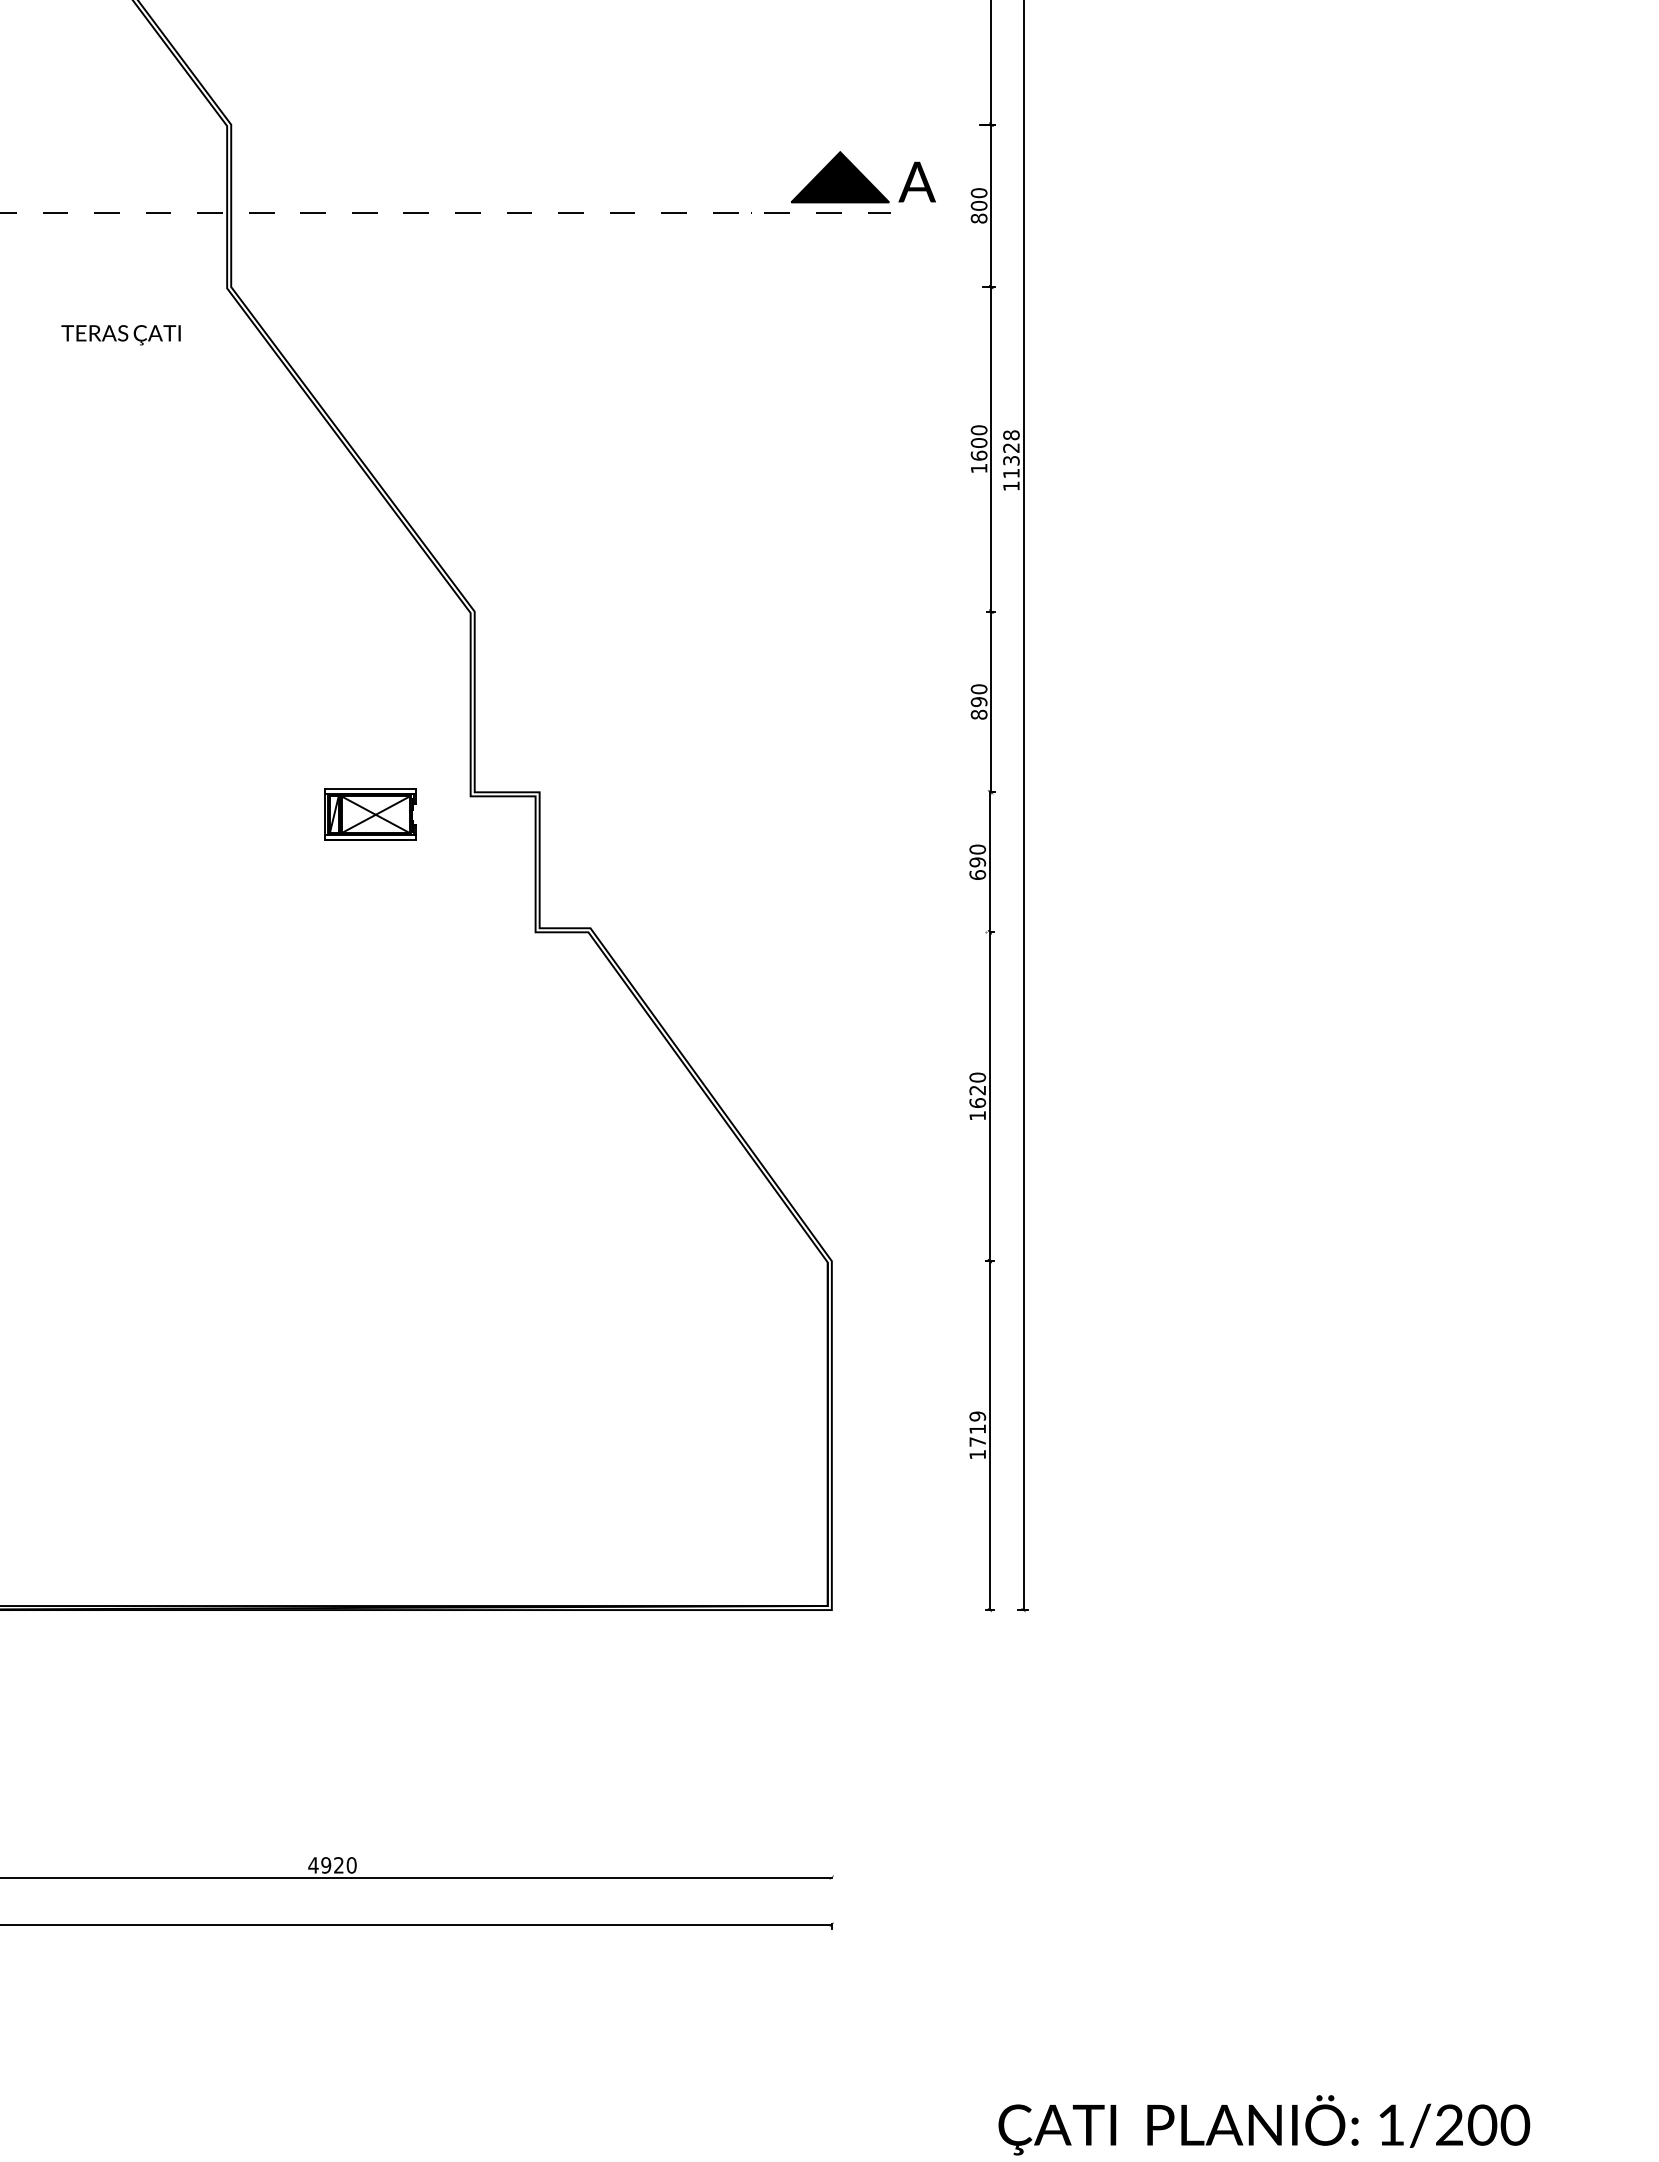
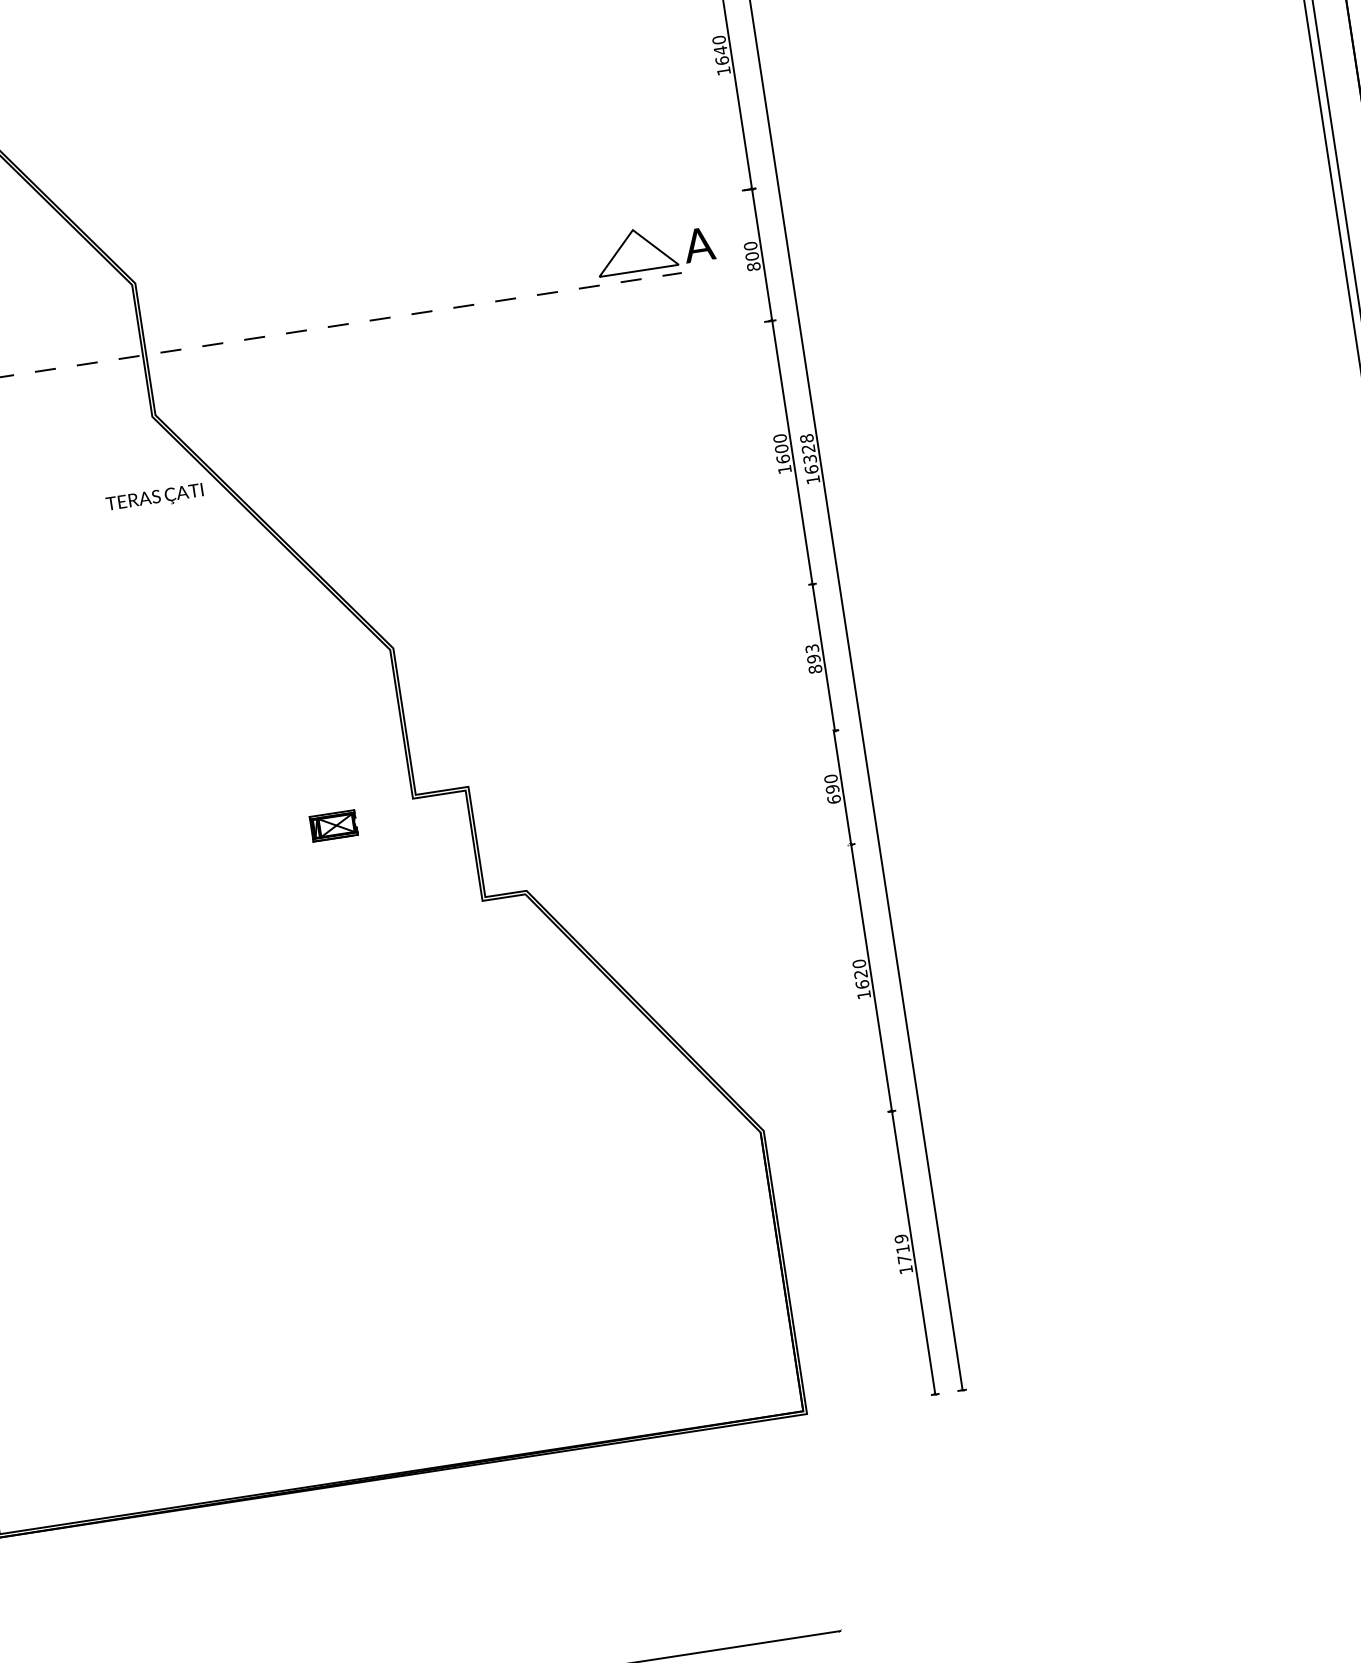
fill: (840, 177) -> (636, 250), removed
text: (120, 335) -> (154, 498), moved
text: (1011, 473) -> (811, 469), 11328 -> 16328
text: (978, 689) -> (811, 648), 890 -> 893
part: (370, 814) -> (333, 825), size x0.6

